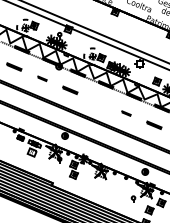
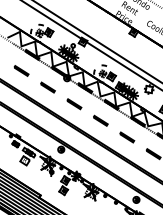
part: (42, 78) -> (48, 87), size x1.67
part: (98, 101) -> (101, 120), added
part: (126, 113) -> (127, 137), size x1.67

